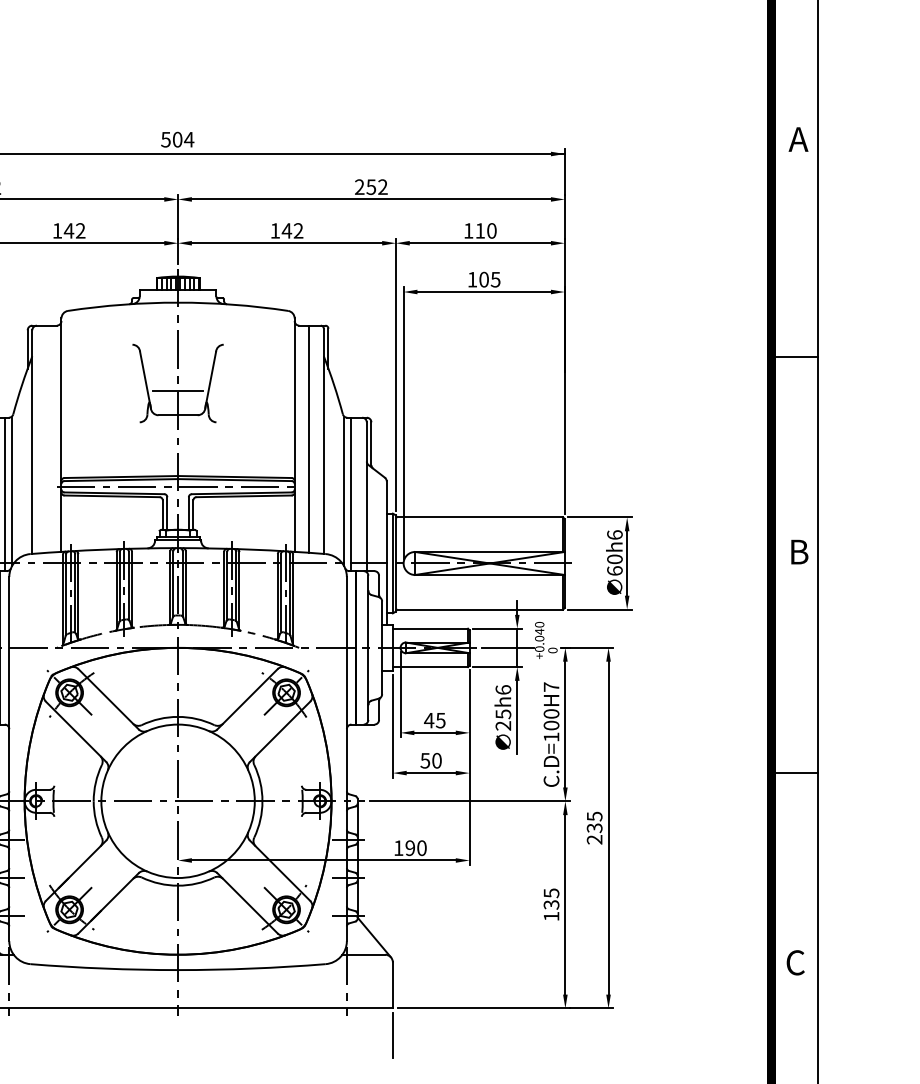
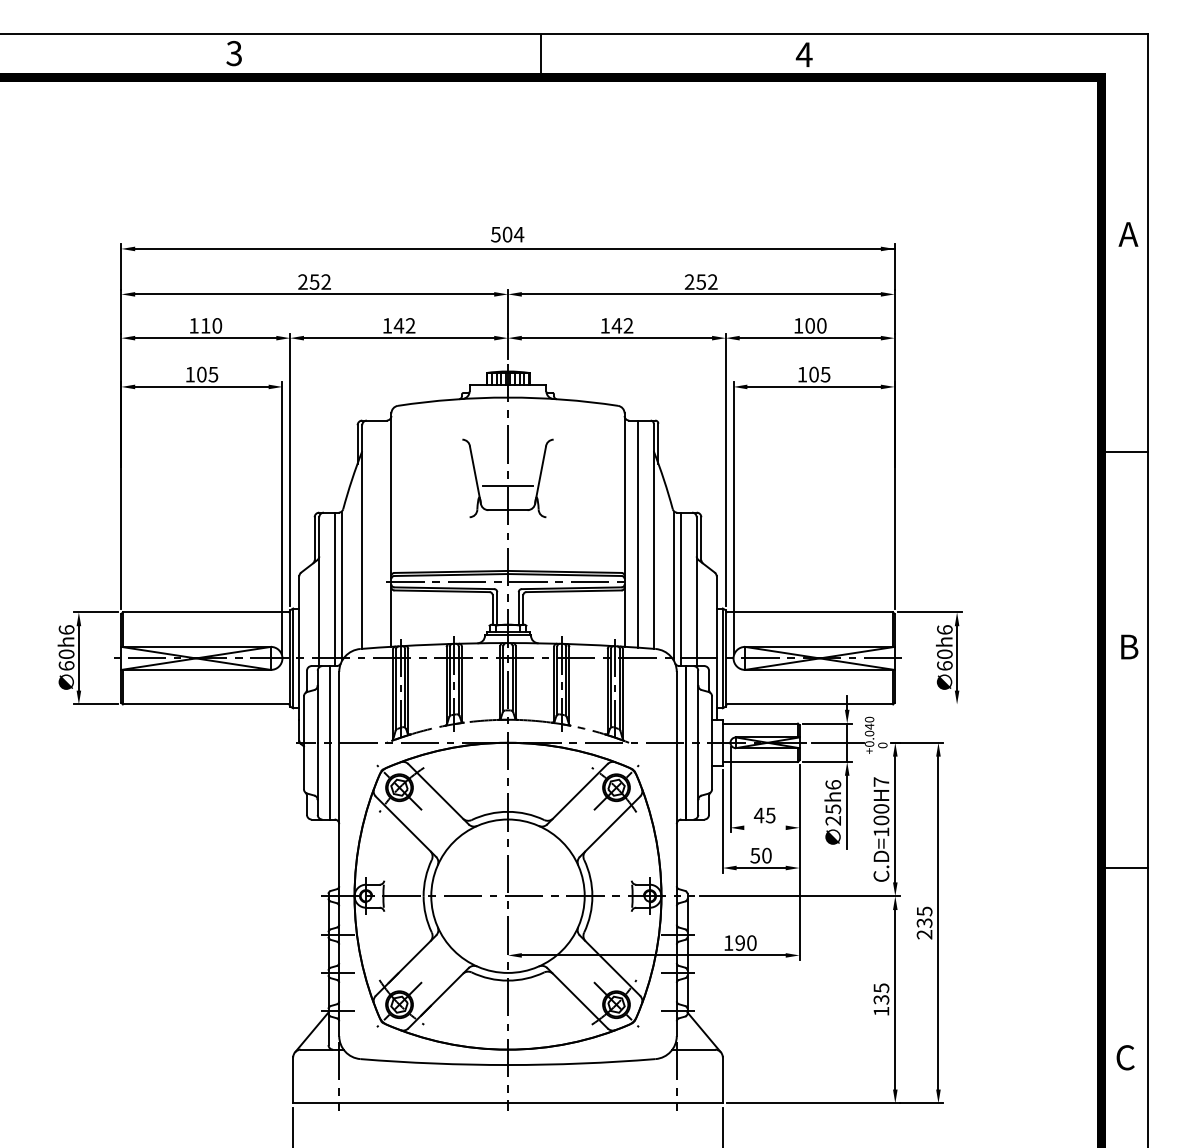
text: (479, 230) -> (809, 325), 110 -> 100
line: (599, 609) -> (929, 704), removed
line: (434, 732) -> (764, 827), removed

